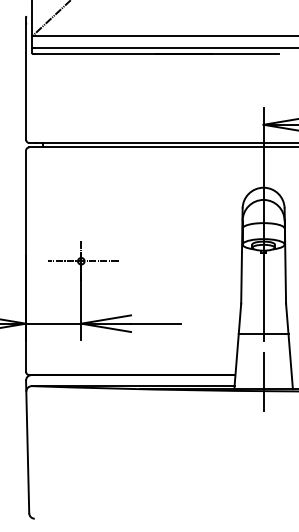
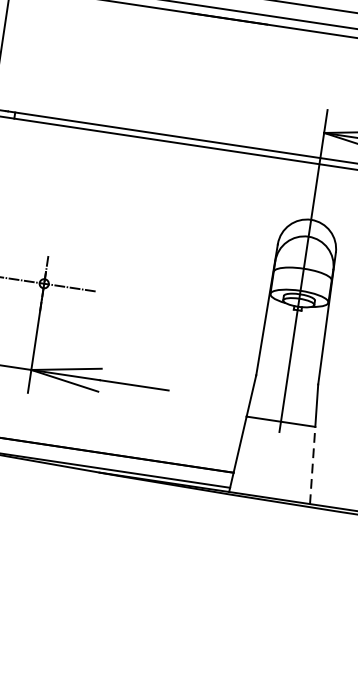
line: (290, 361) -> (312, 465), solid -> dashed
line: (263, 381) -> (270, 487), removed

